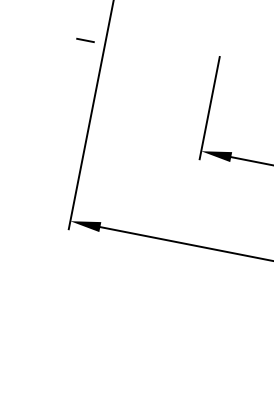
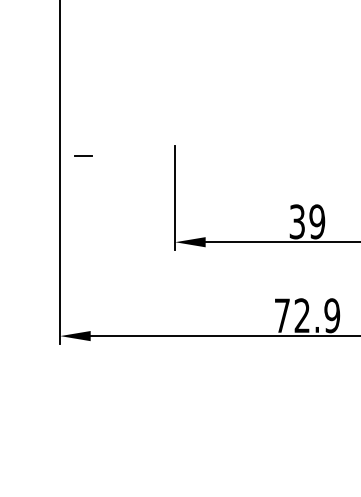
line: (85, 40) -> (83, 155), moved

